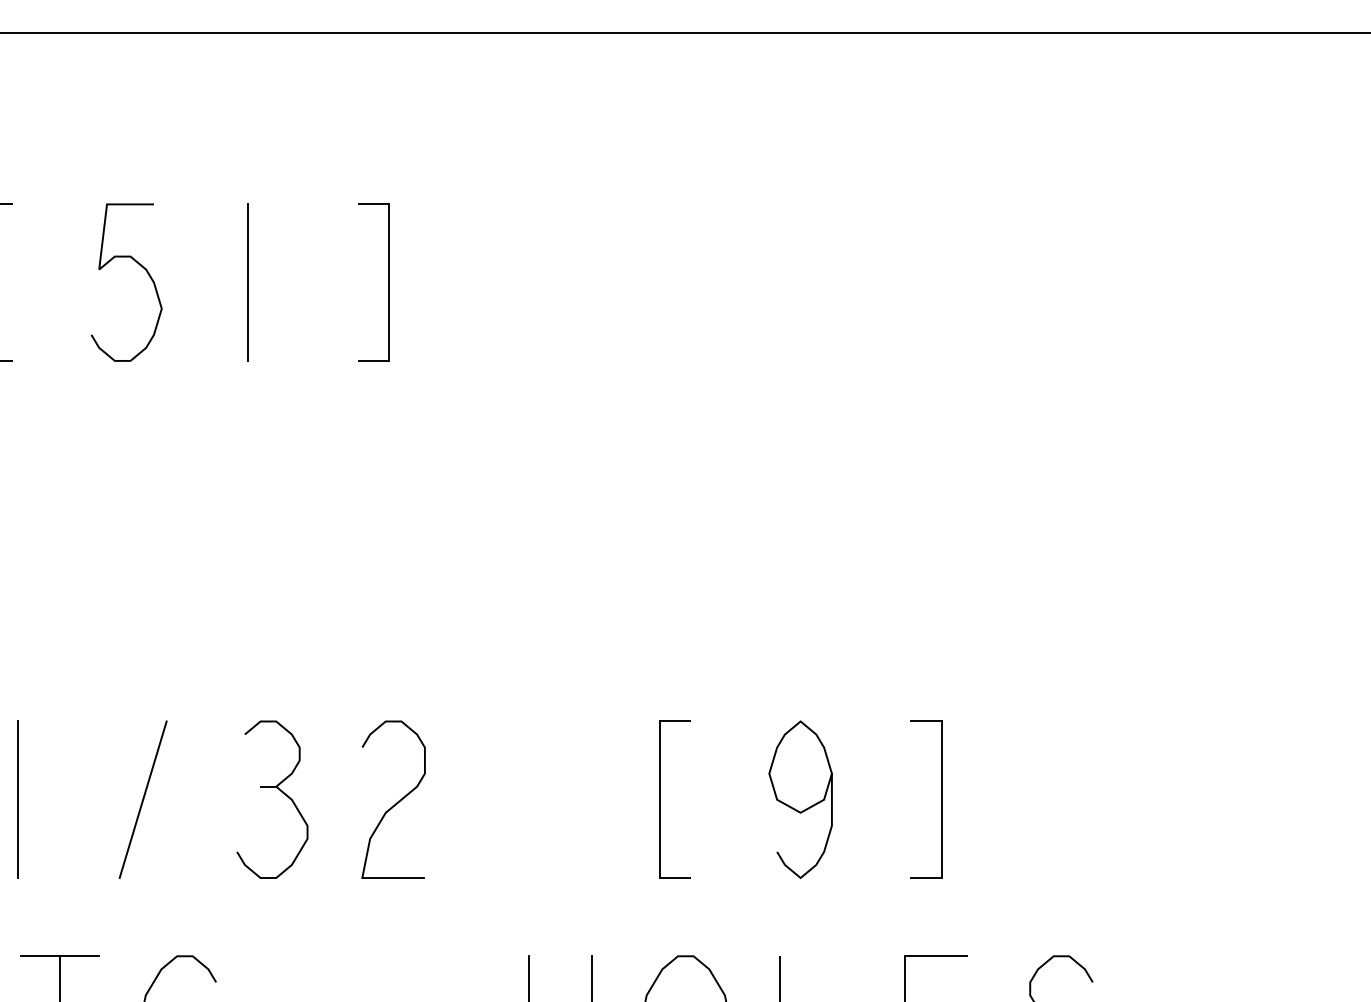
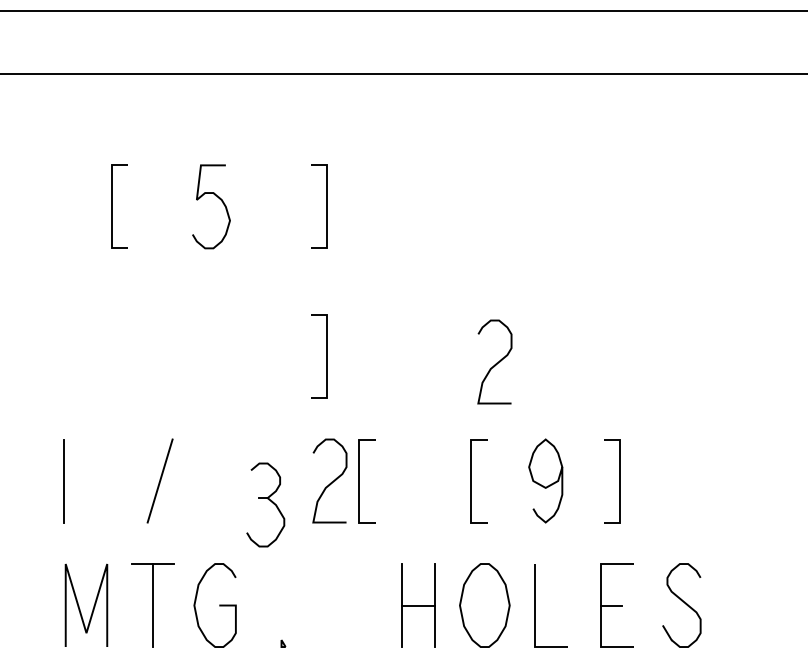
curve: (140, 266) -> (218, 198), moved
line: (247, 281) -> (252, 206), removed
line: (387, 564) -> (326, 356), added
curve: (707, 576) -> (496, 362), added
line: (17, 798) -> (130, 480), removed
line: (141, 798) -> (159, 480), moved
part: (272, 798) -> (265, 504), moved
line: (449, 800) -> (359, 481), added

